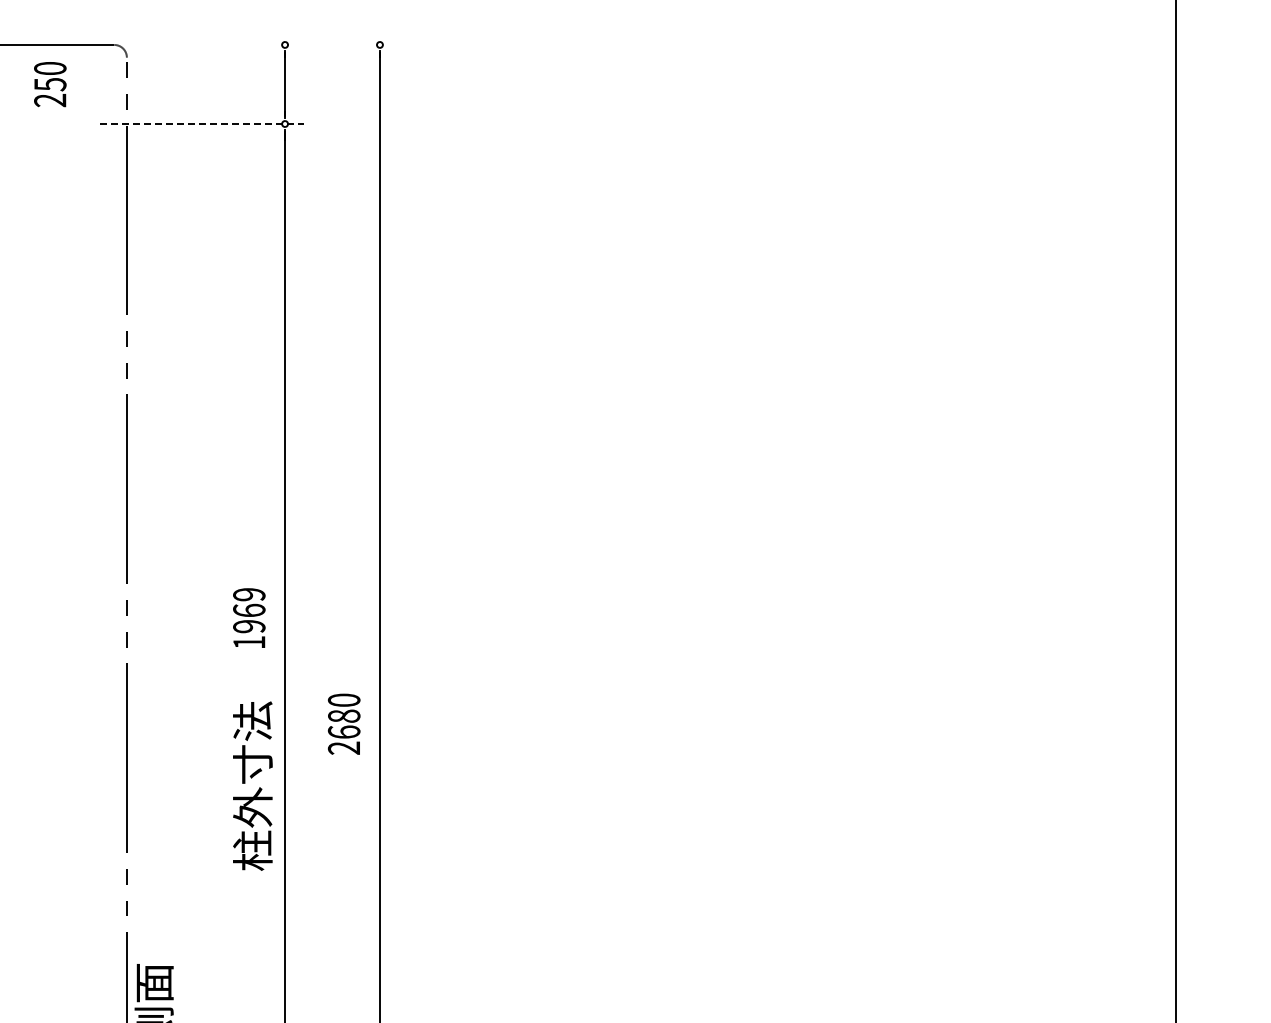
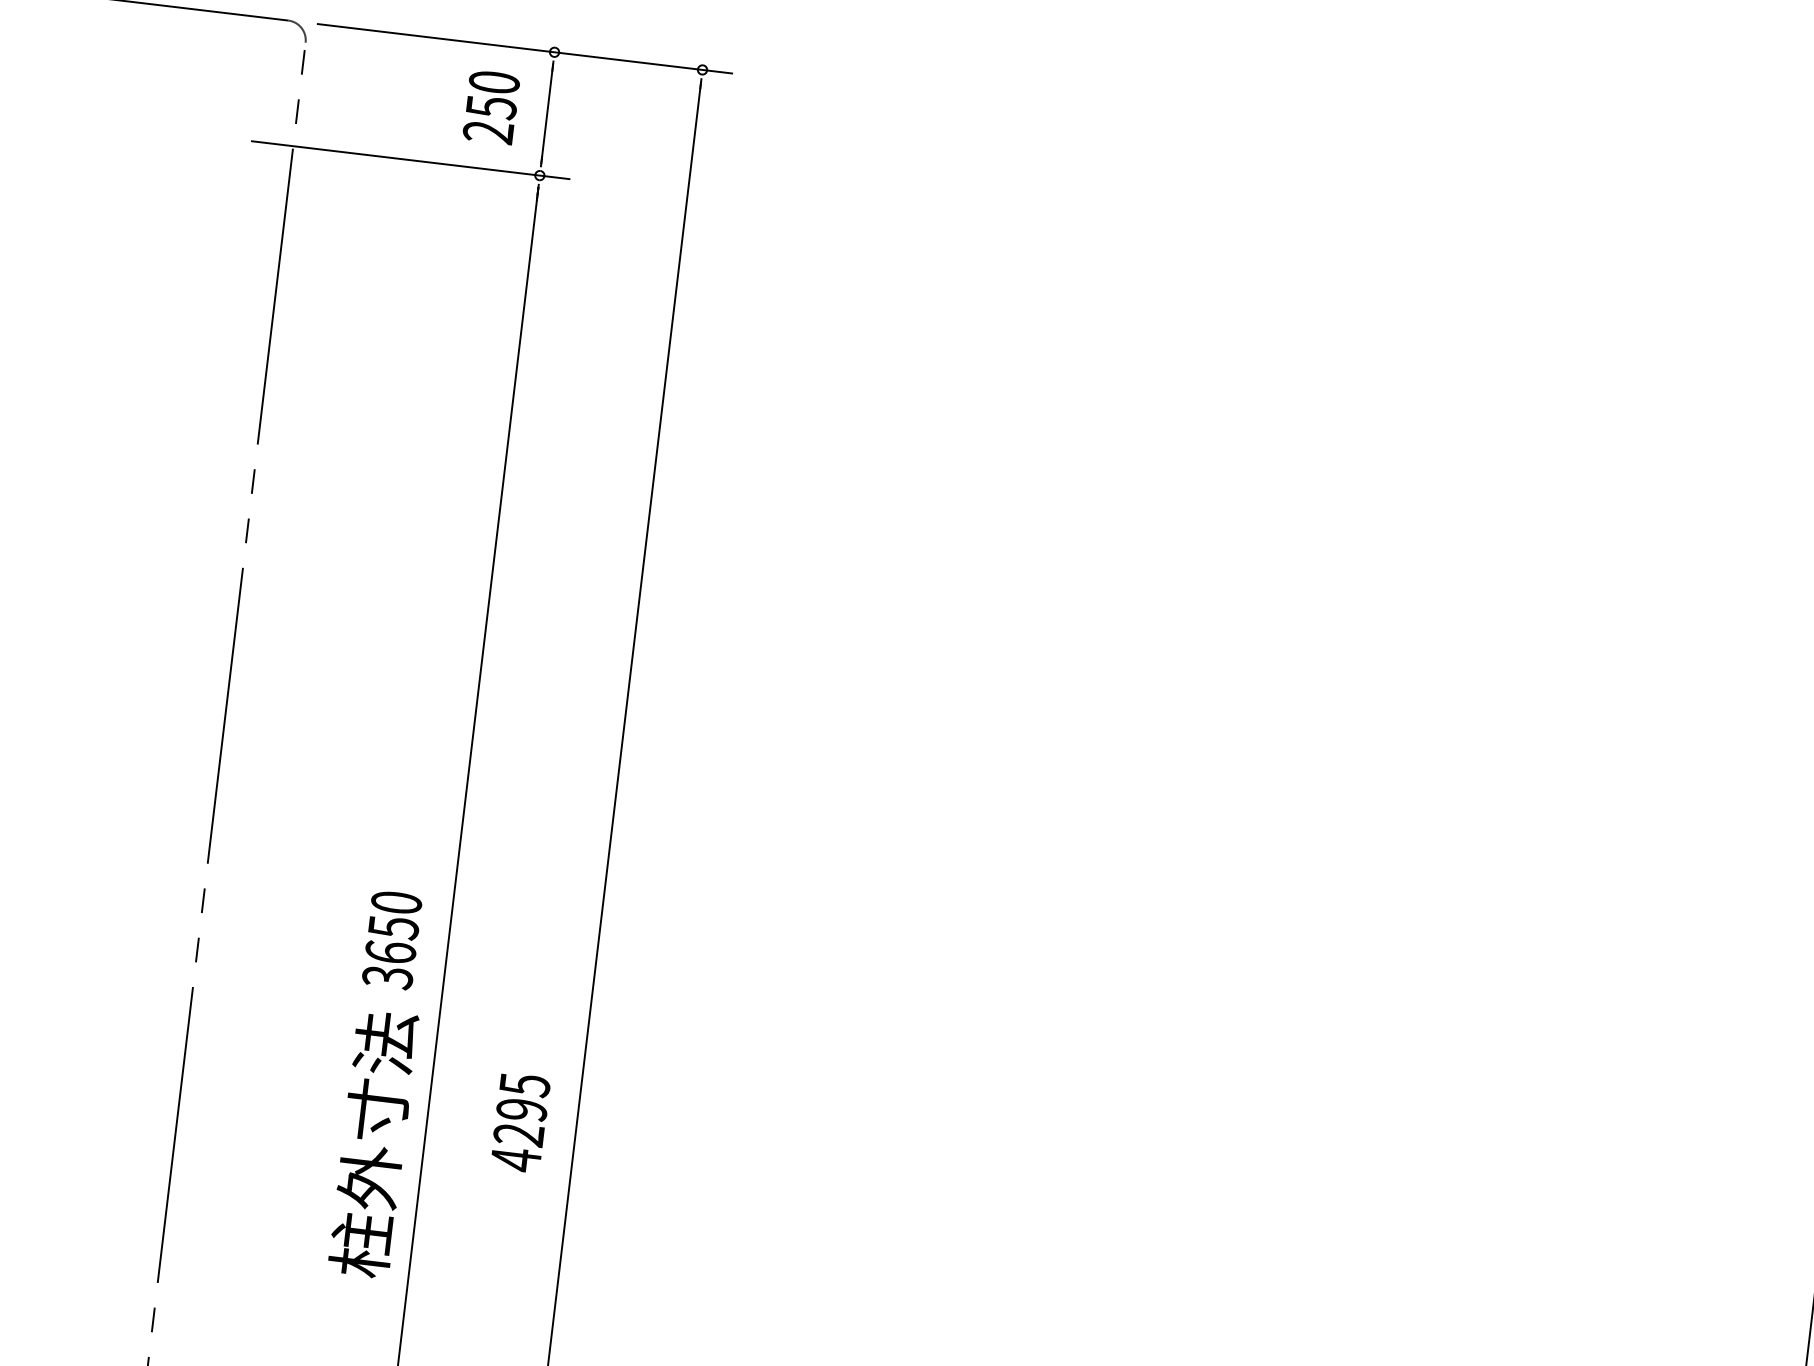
line: (265, 44) -> (524, 47), added
text: (50, 84) -> (491, 107), moved
line: (202, 124) -> (411, 160), dashed -> solid
text: (249, 618) -> (392, 939), 1969 -> 3650
text: (343, 724) -> (519, 1122), 2680 -> 4295
text: (252, 785) -> (372, 1143), moved

